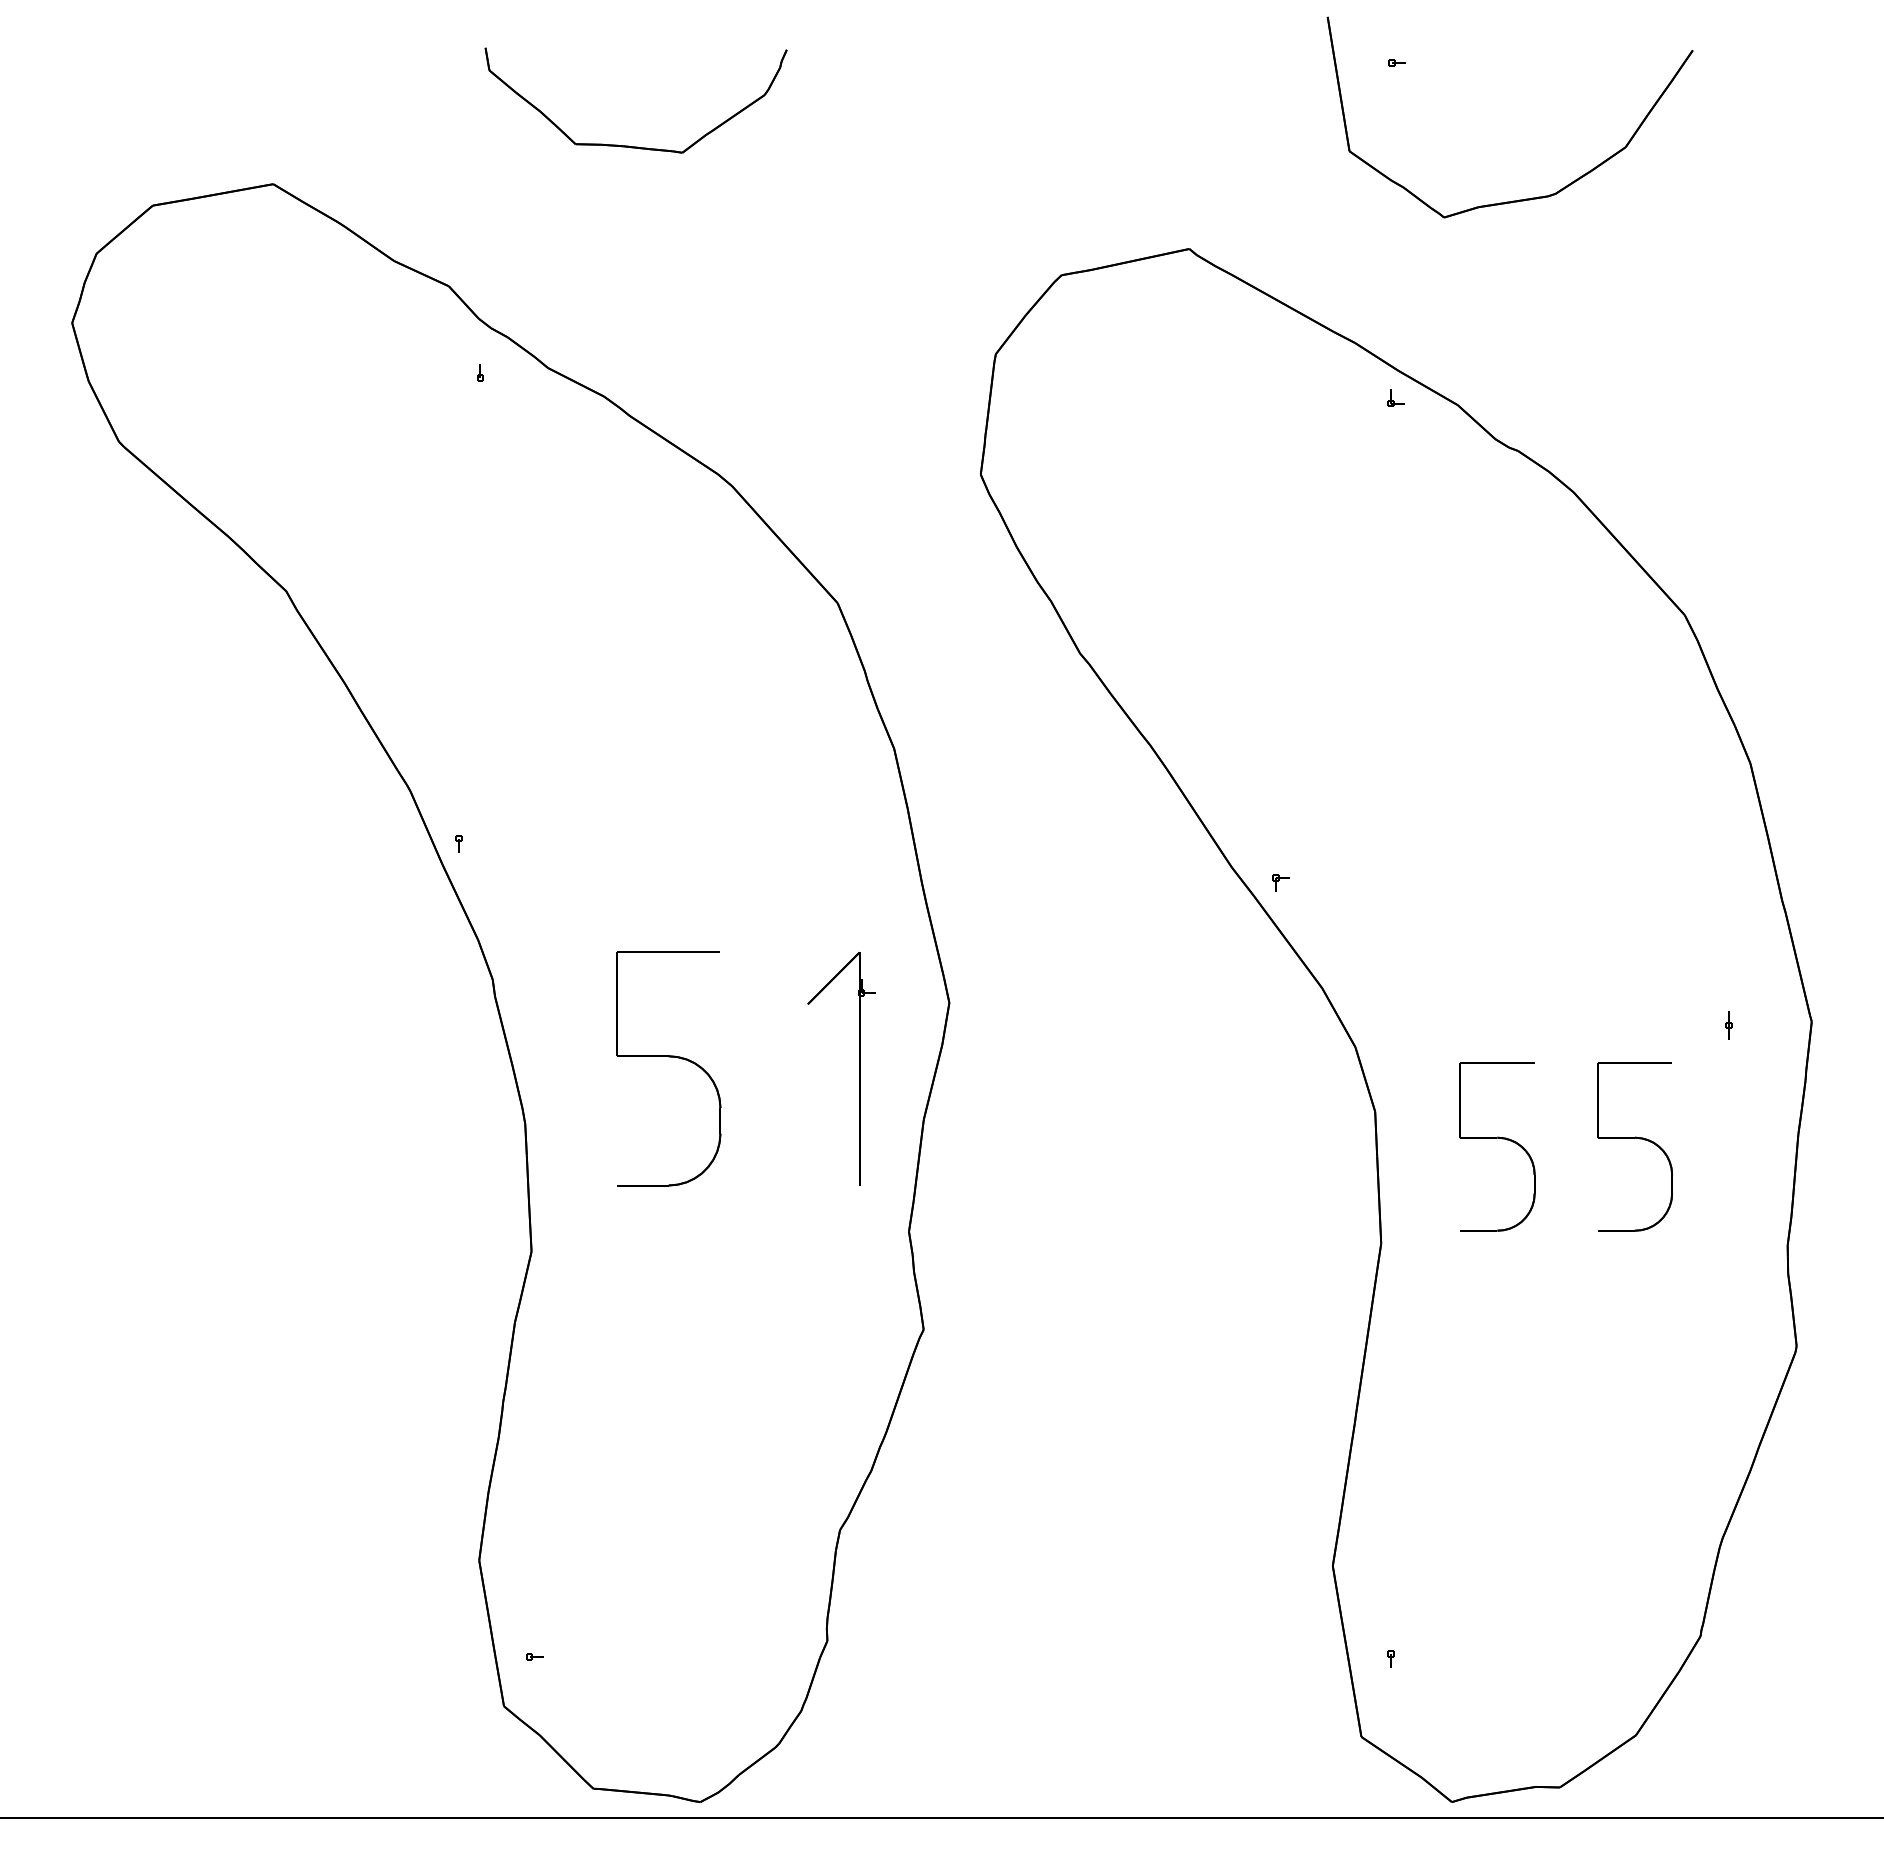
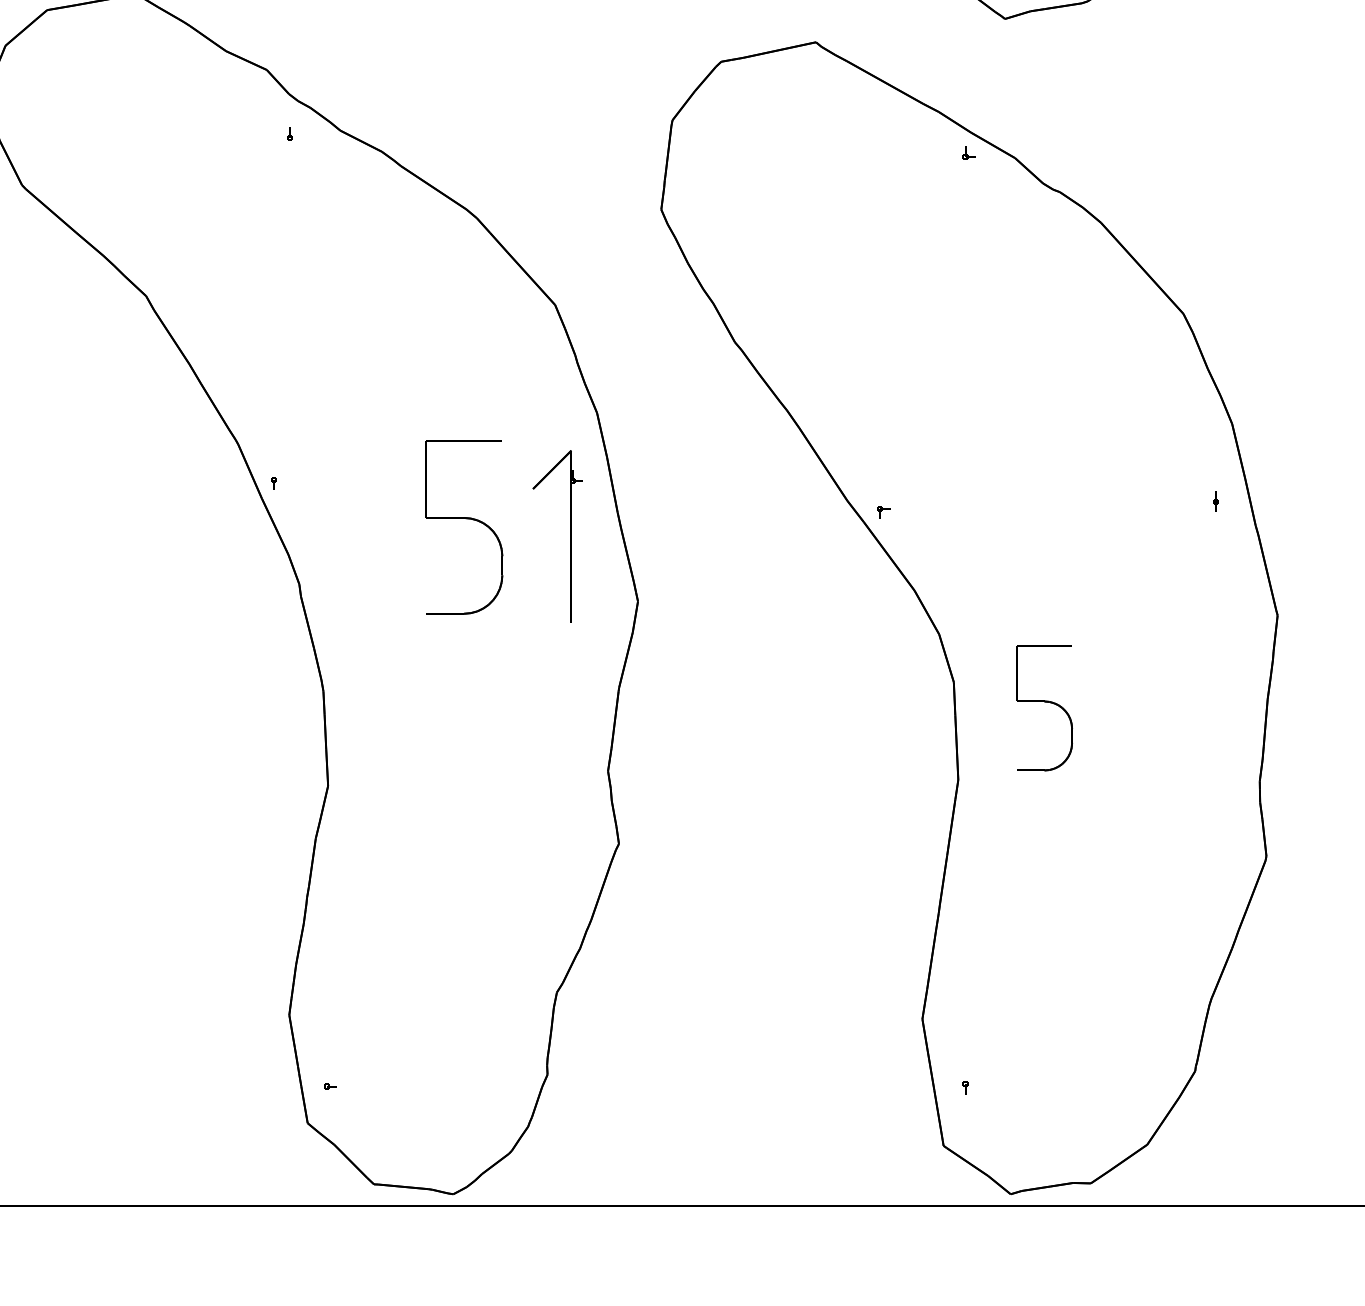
part: (1728, 1025) -> (1215, 501), moved
part: (668, 1057) -> (463, 518), moved
part: (859, 1068) -> (571, 536), moved
part: (1634, 1138) -> (1146, 702), removed

